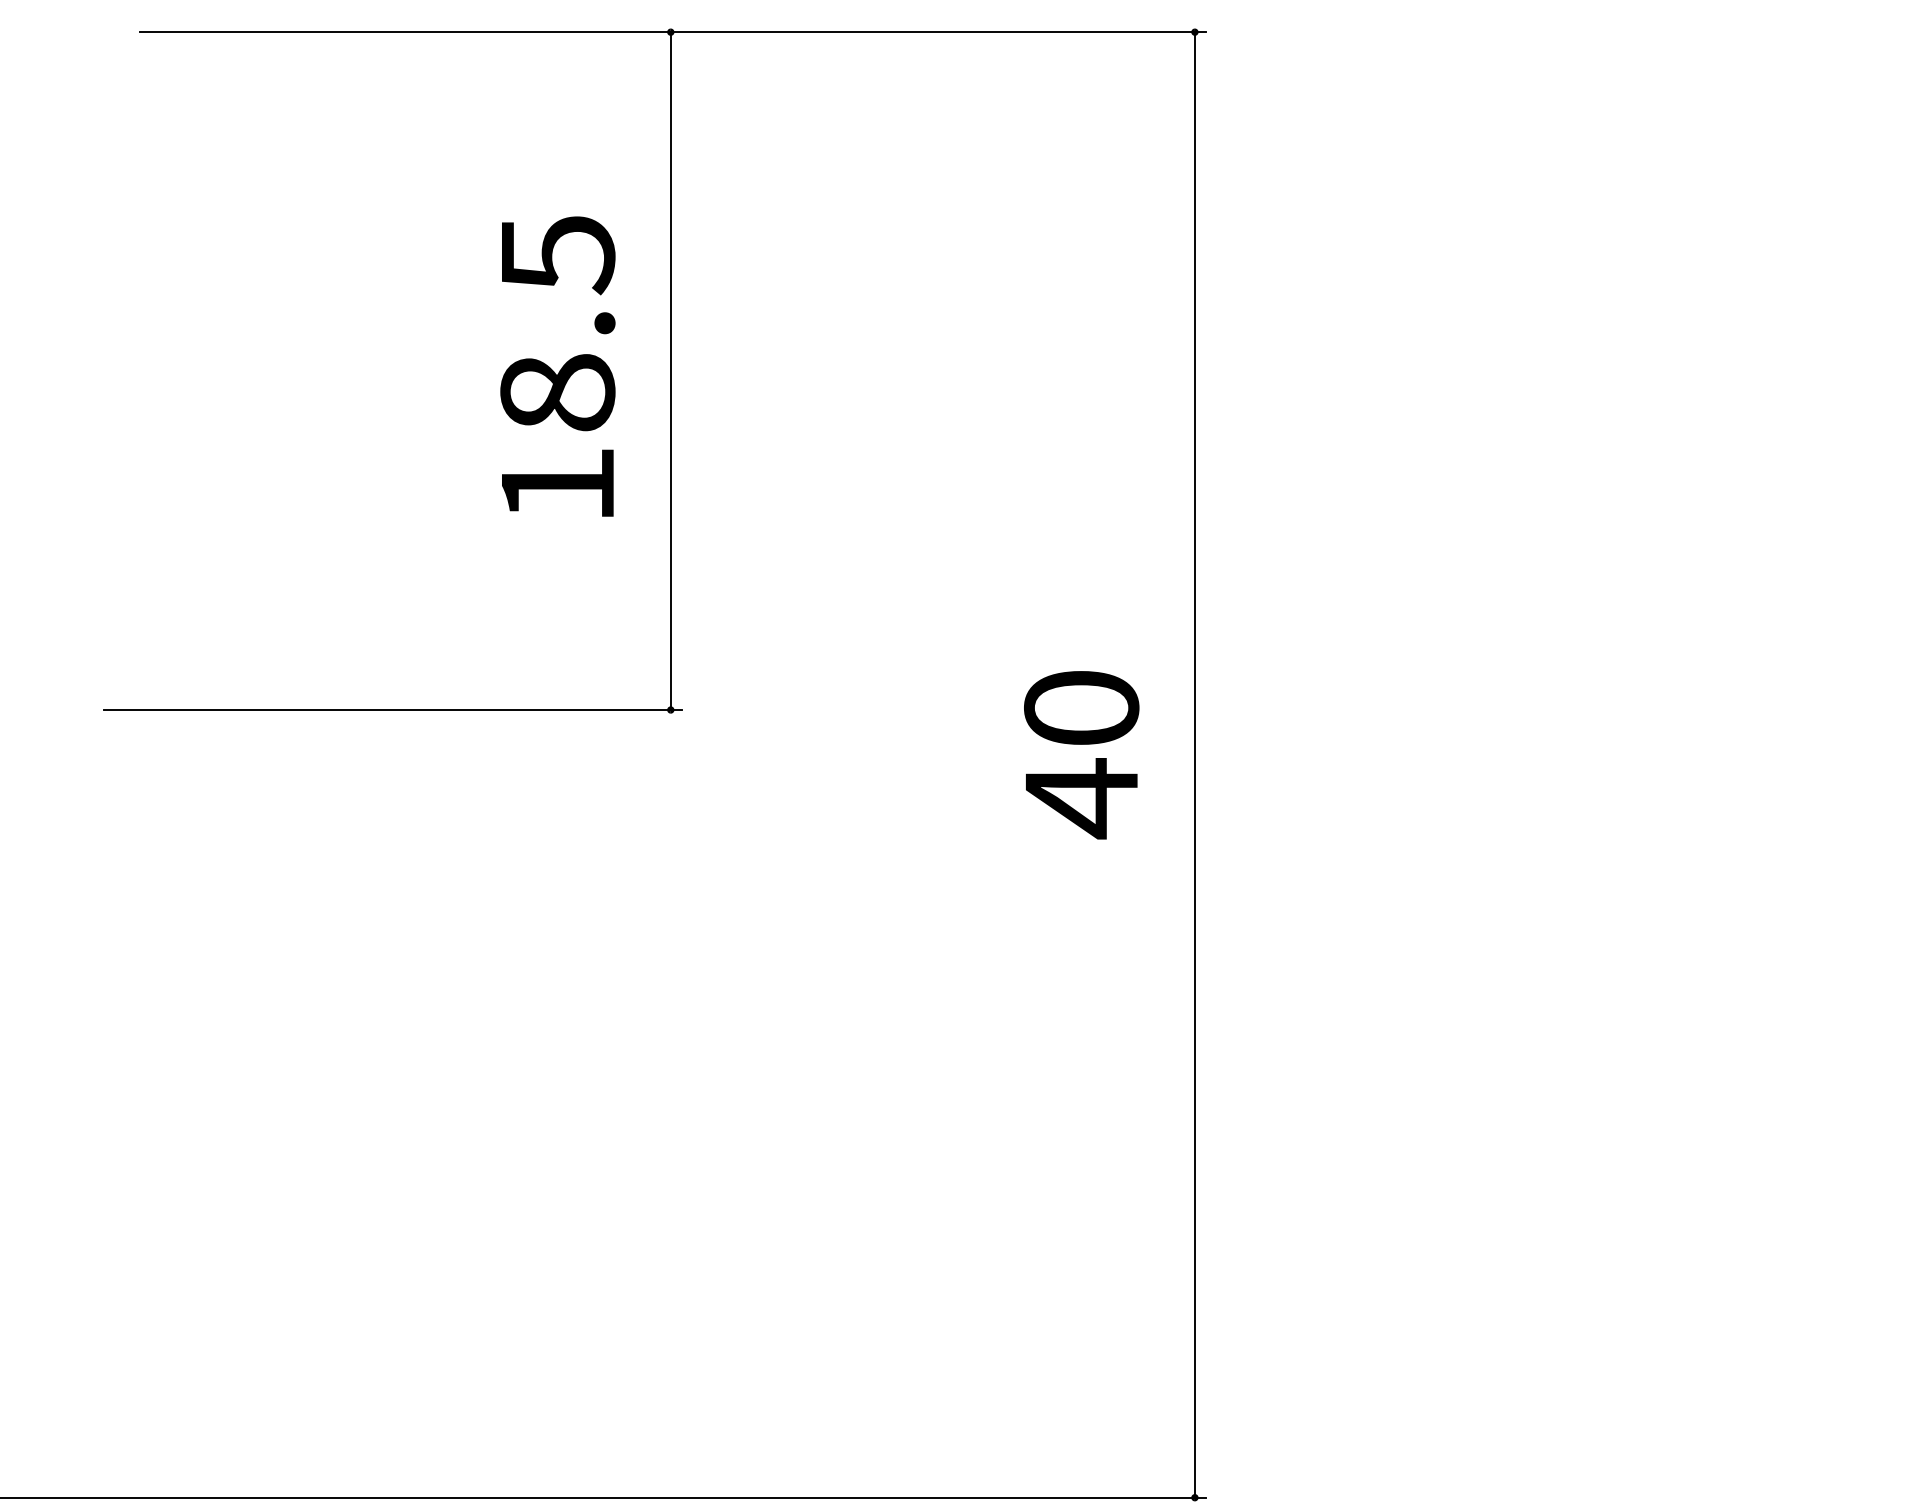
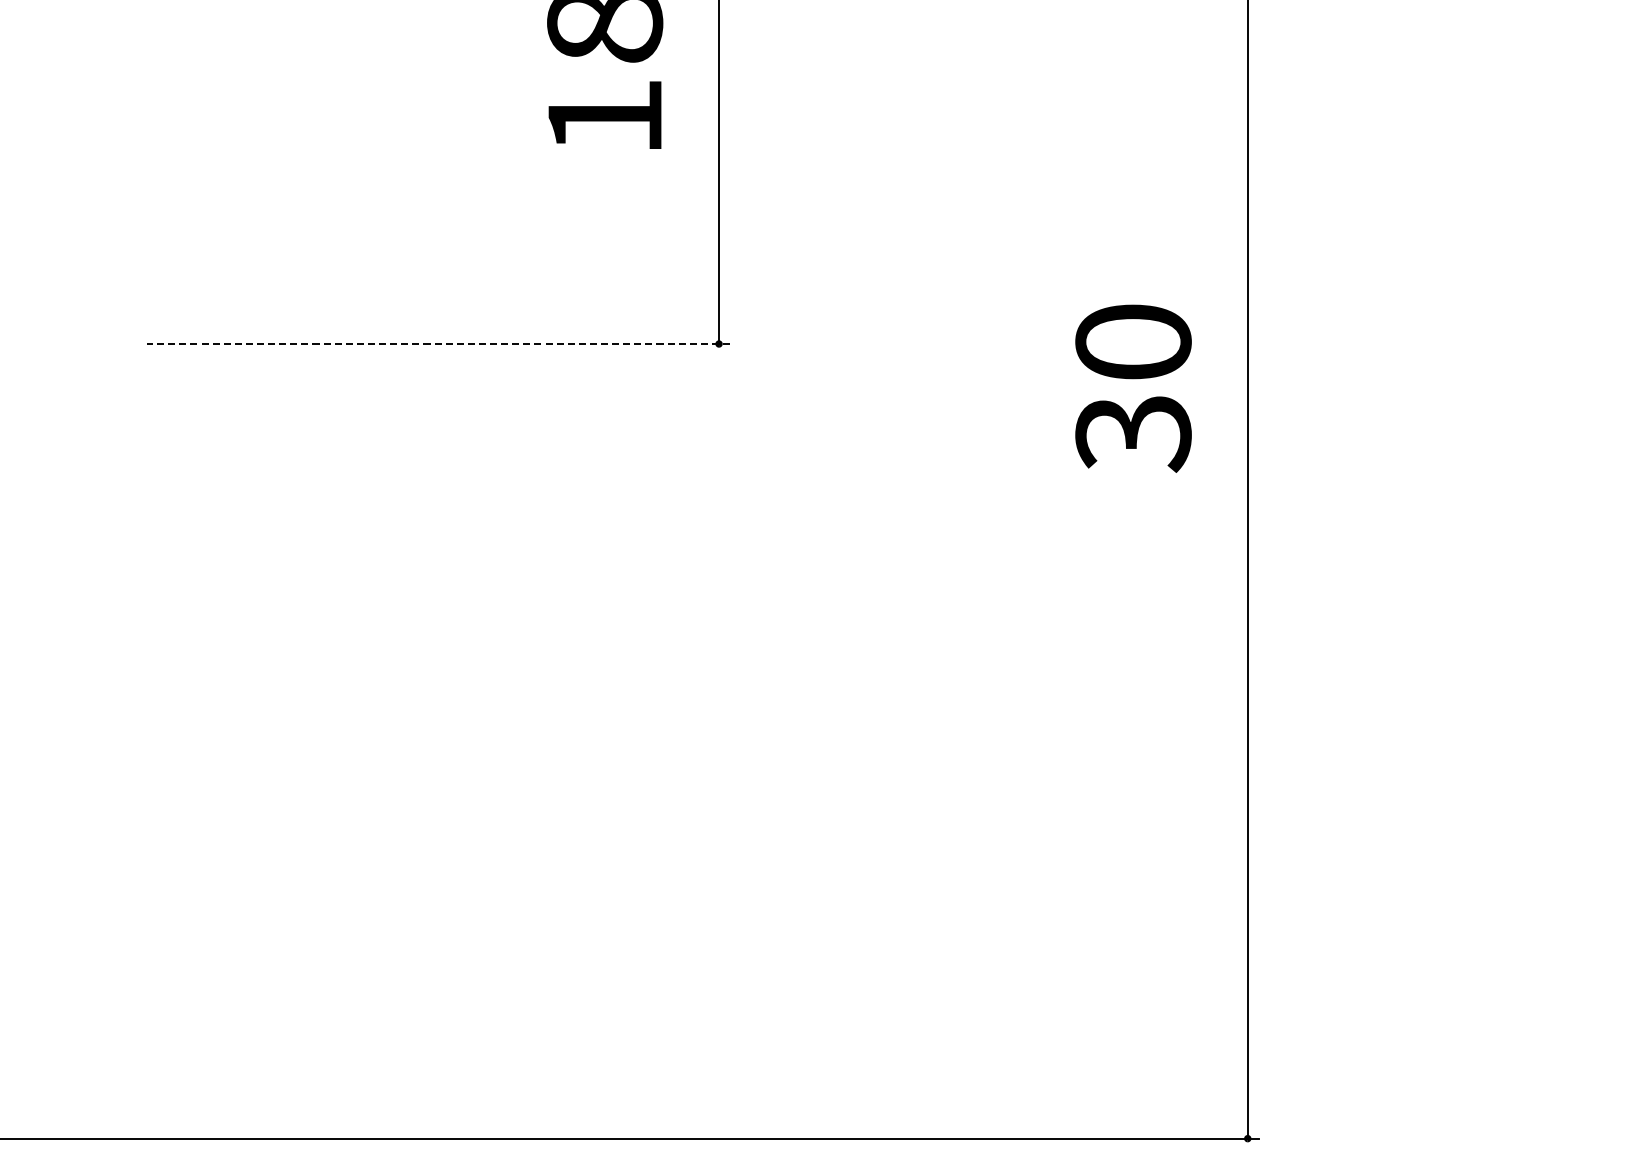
line: (392, 710) -> (438, 344), solid -> dashed
text: (1081, 798) -> (1133, 433), 40 -> 30

